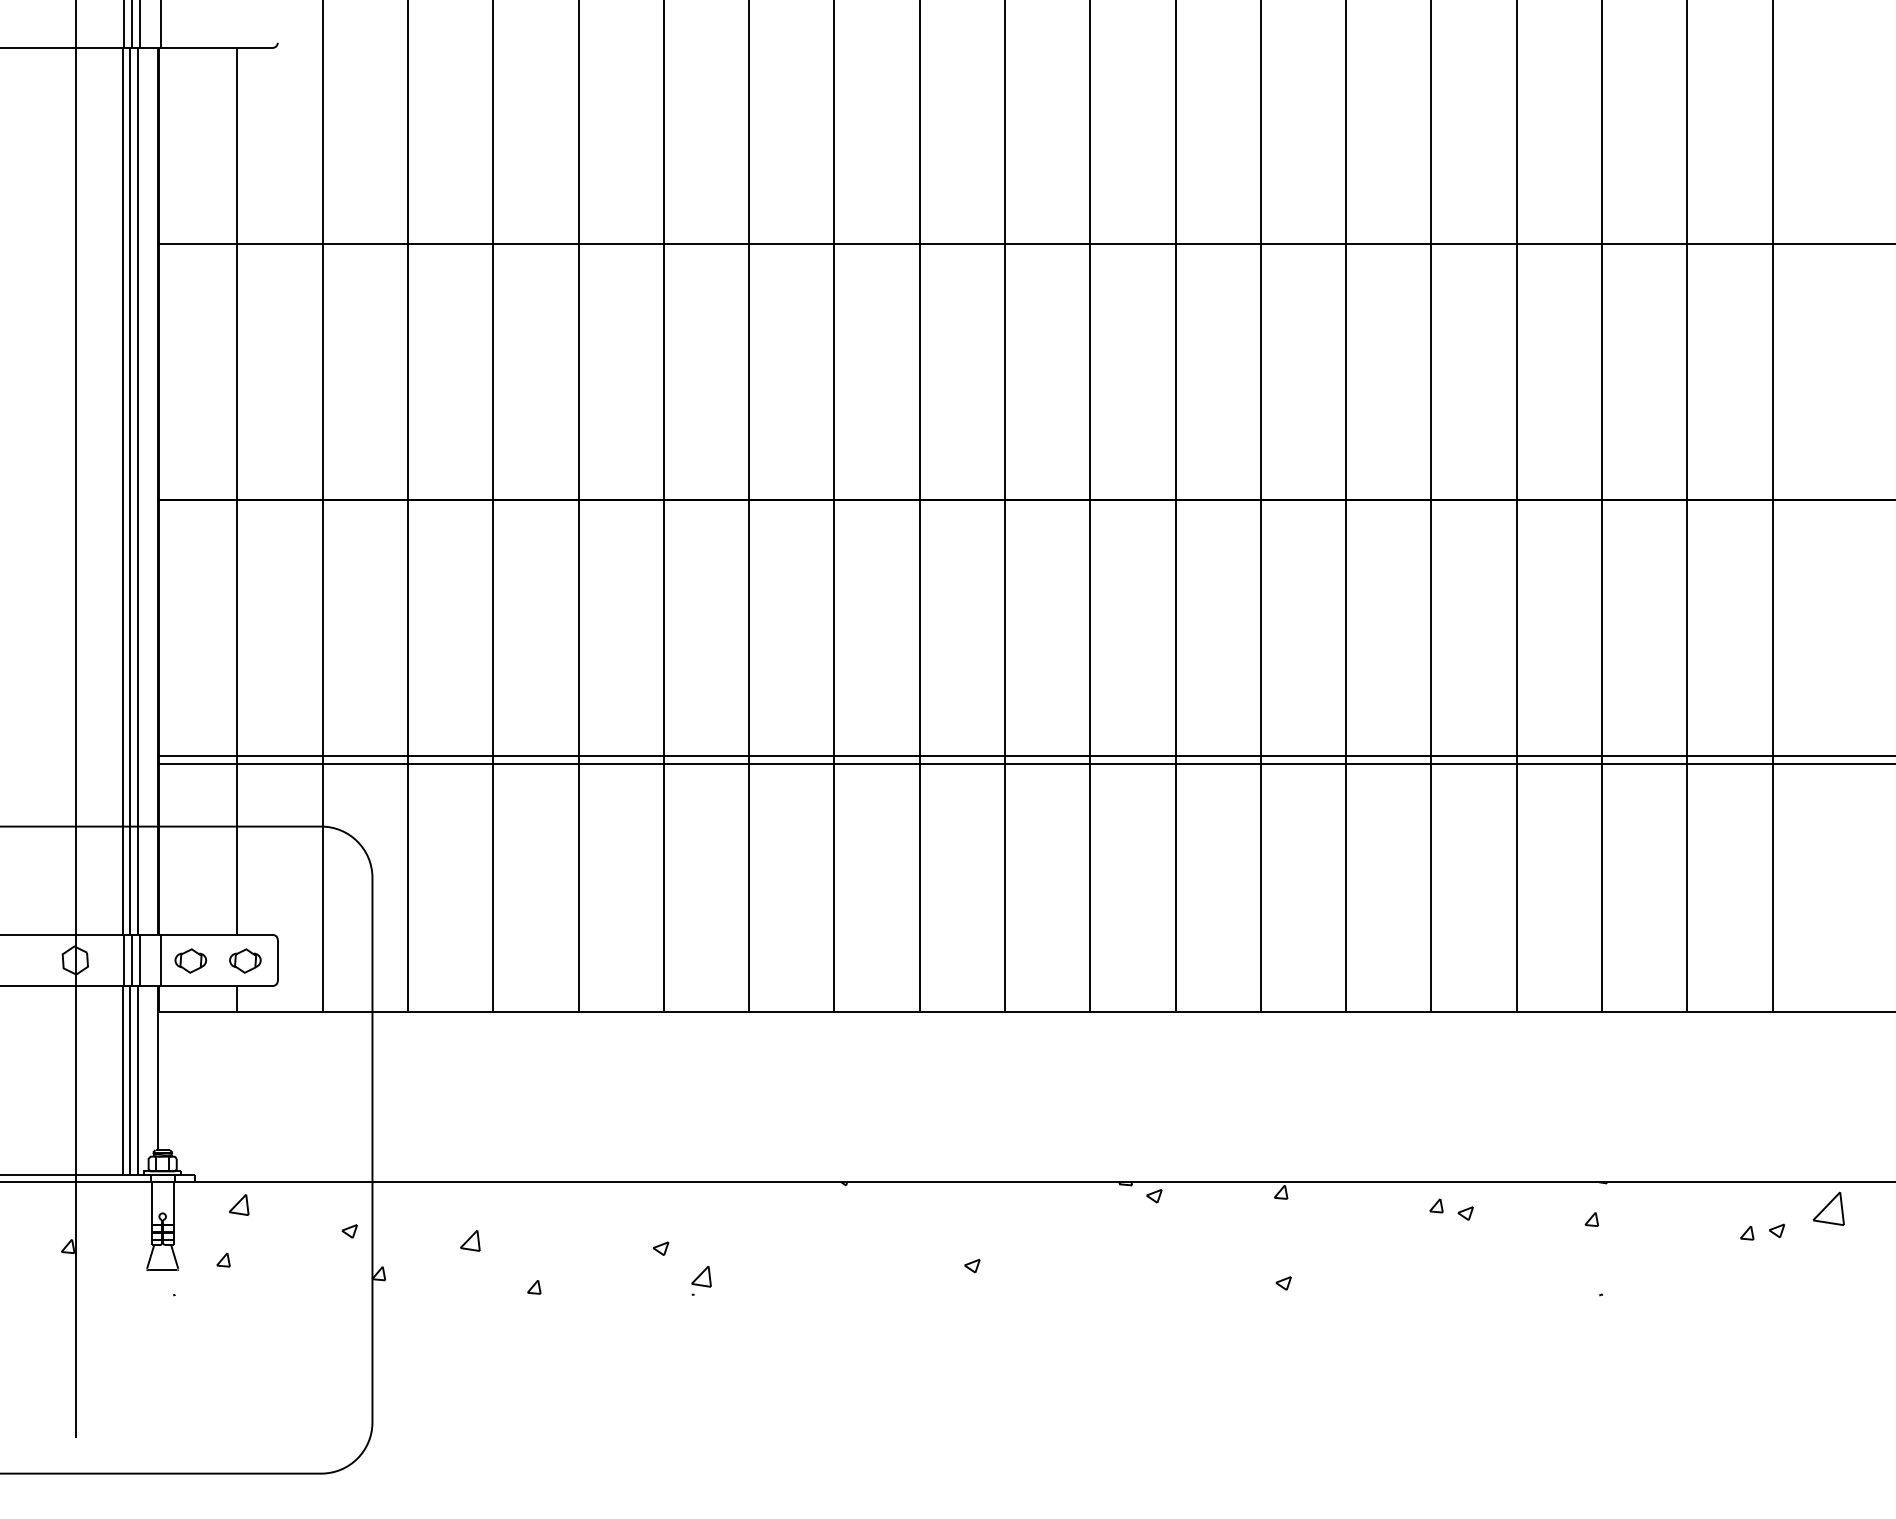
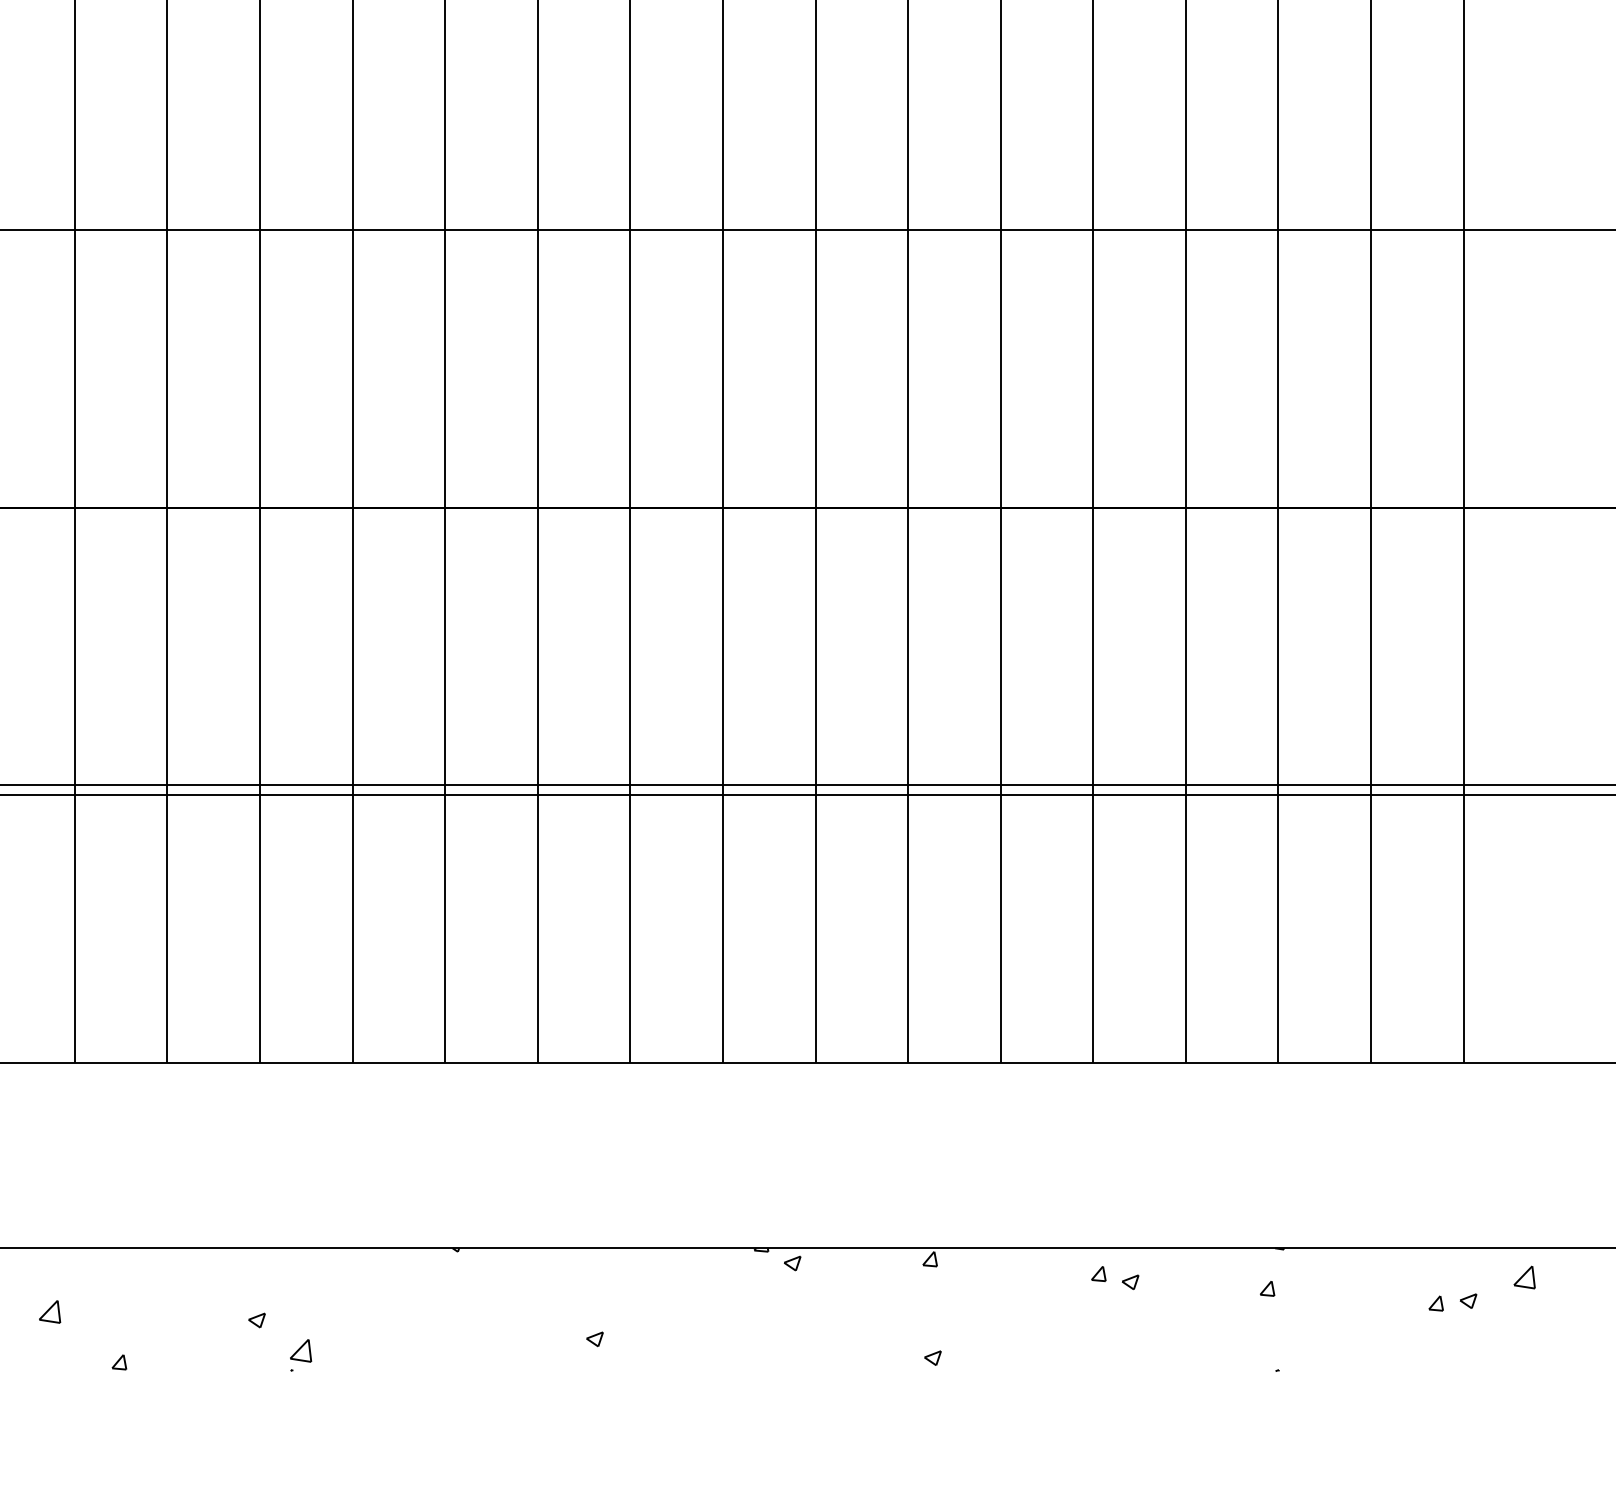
part: (1828, 1209) -> (1524, 1277), size x0.62

